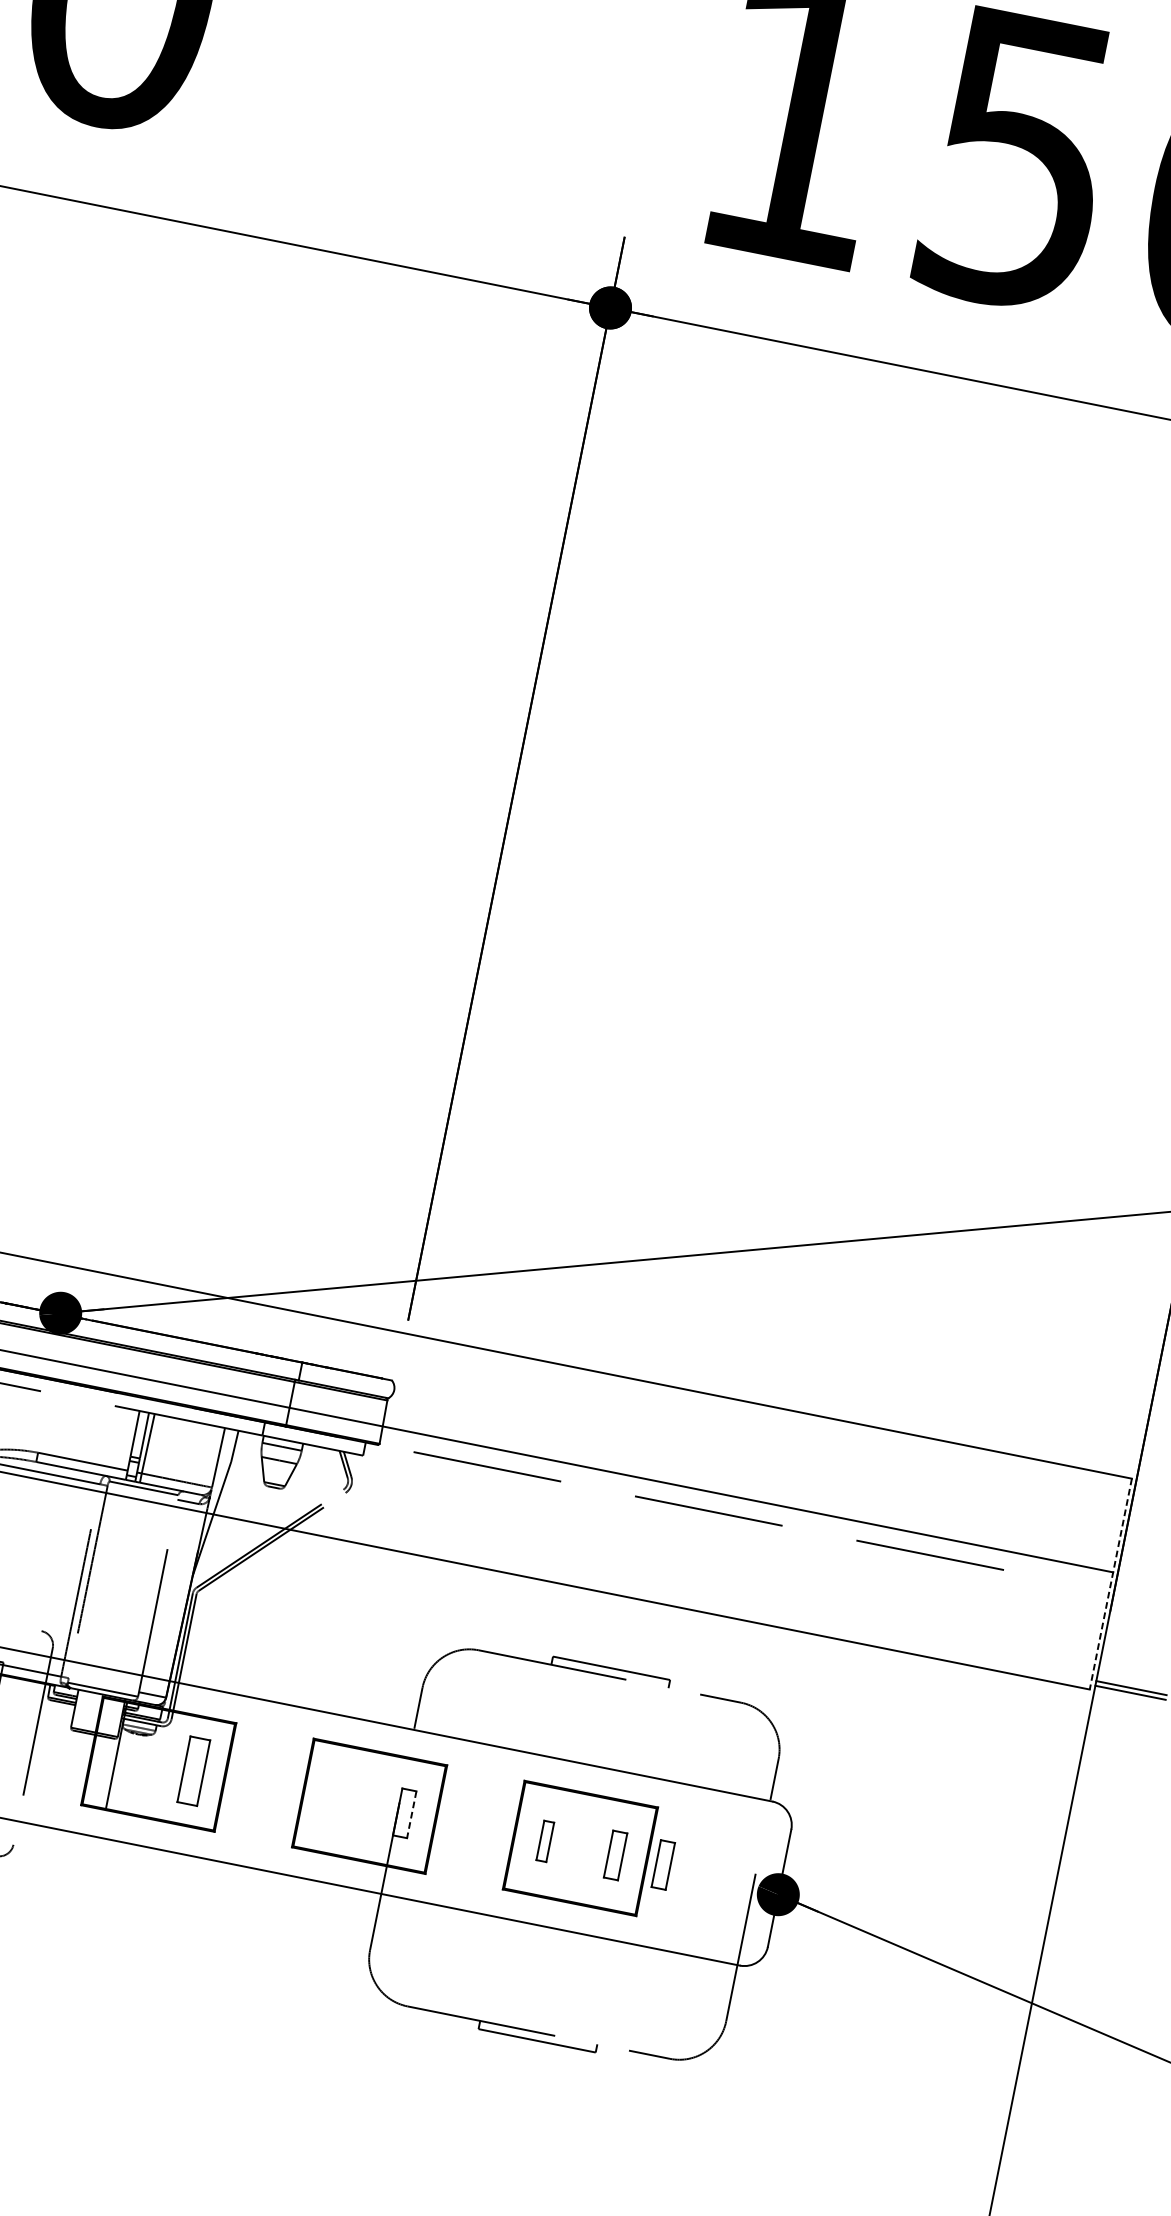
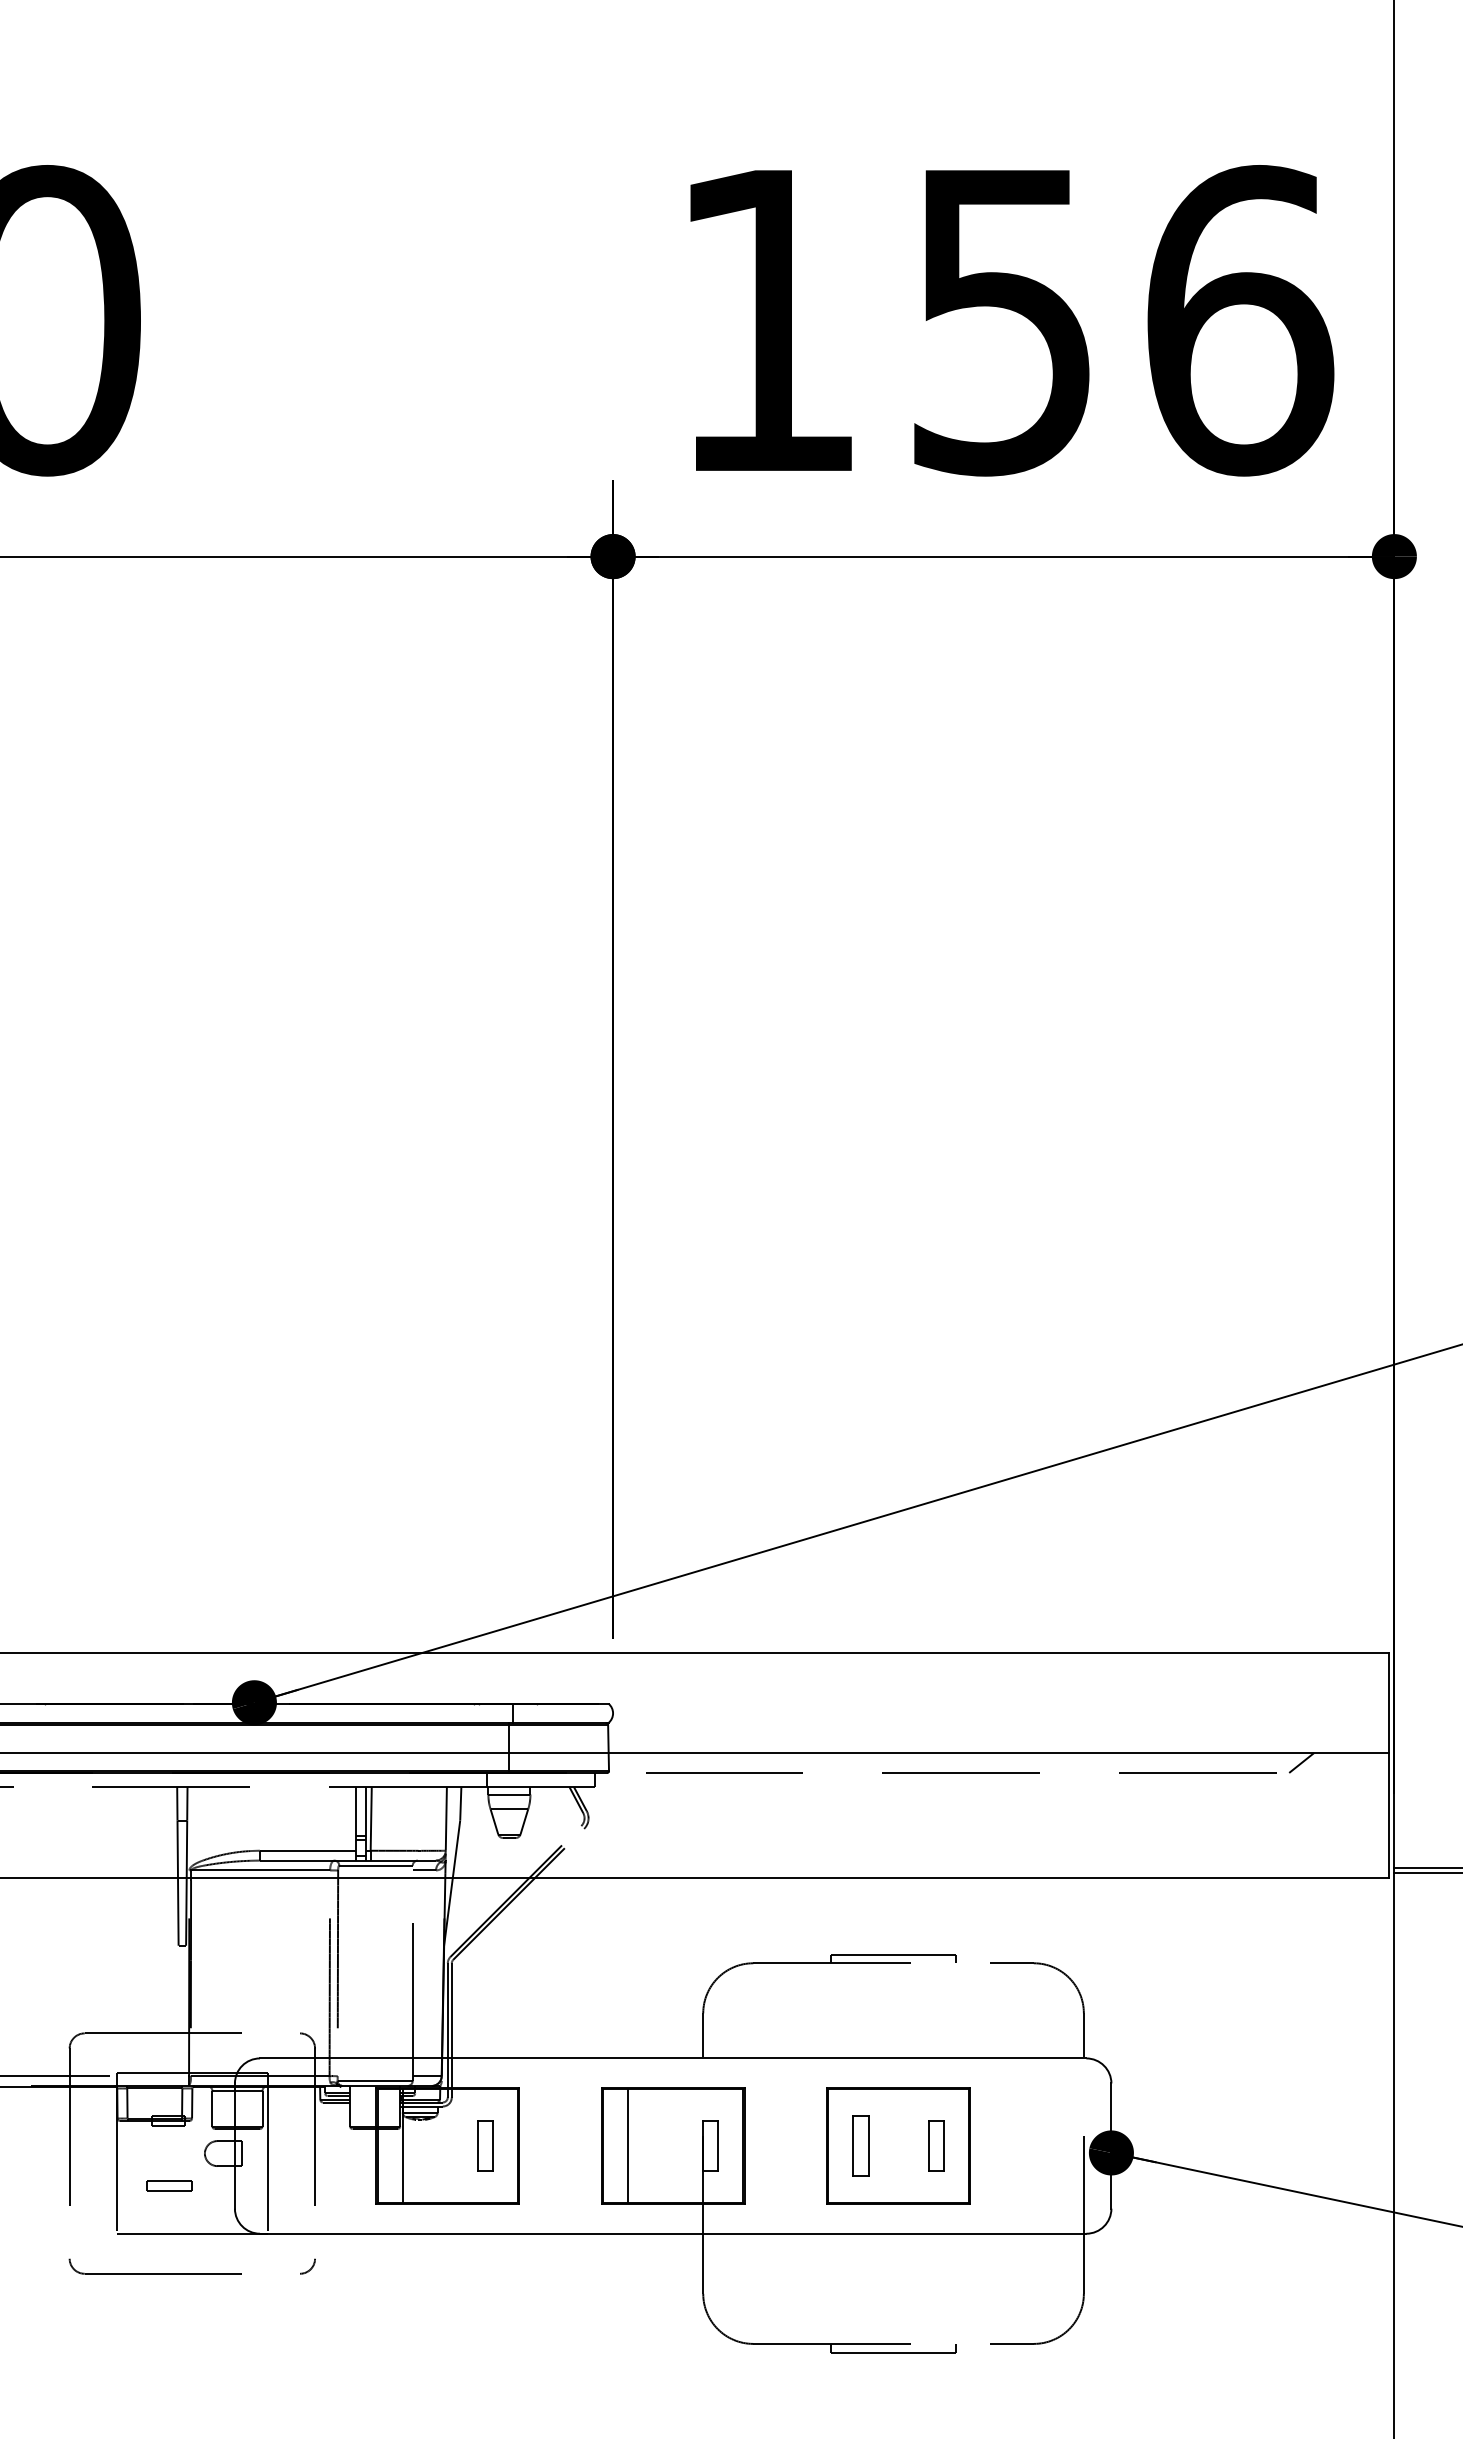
line: (1029, 1564) -> (1301, 1762), added
line: (1110, 1584) -> (1389, 1765), dashed -> solid
part: (194, 1770) -> (485, 2145), size x0.71
line: (327, 1797) -> (628, 2145), added
line: (411, 1815) -> (718, 2146), dashed -> solid
part: (544, 1840) -> (860, 2145), size x1.43
part: (663, 1864) -> (987, 2145), removed

